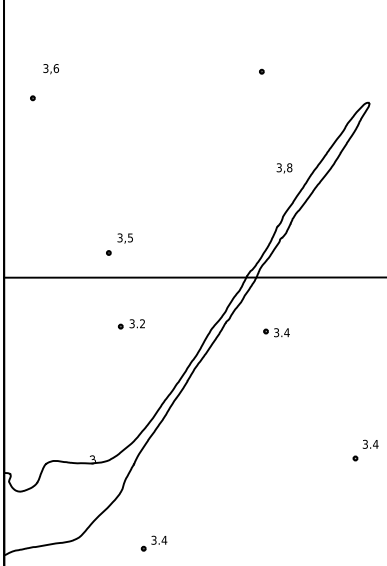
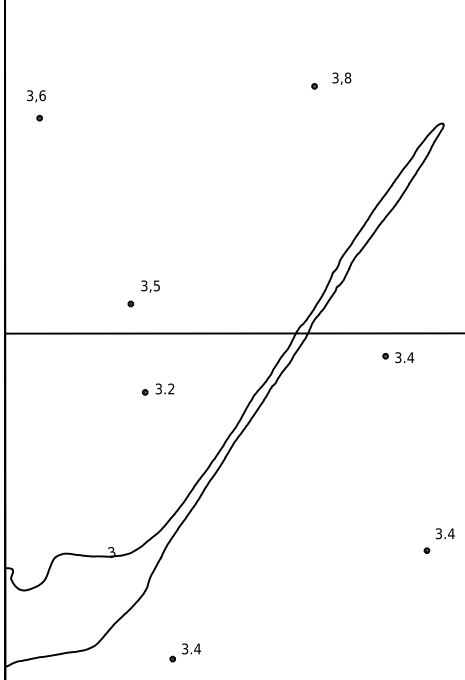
text: (50, 69) -> (35, 96), moved
text: (284, 168) -> (341, 78), moved
part: (276, 332) -> (398, 357), moved

